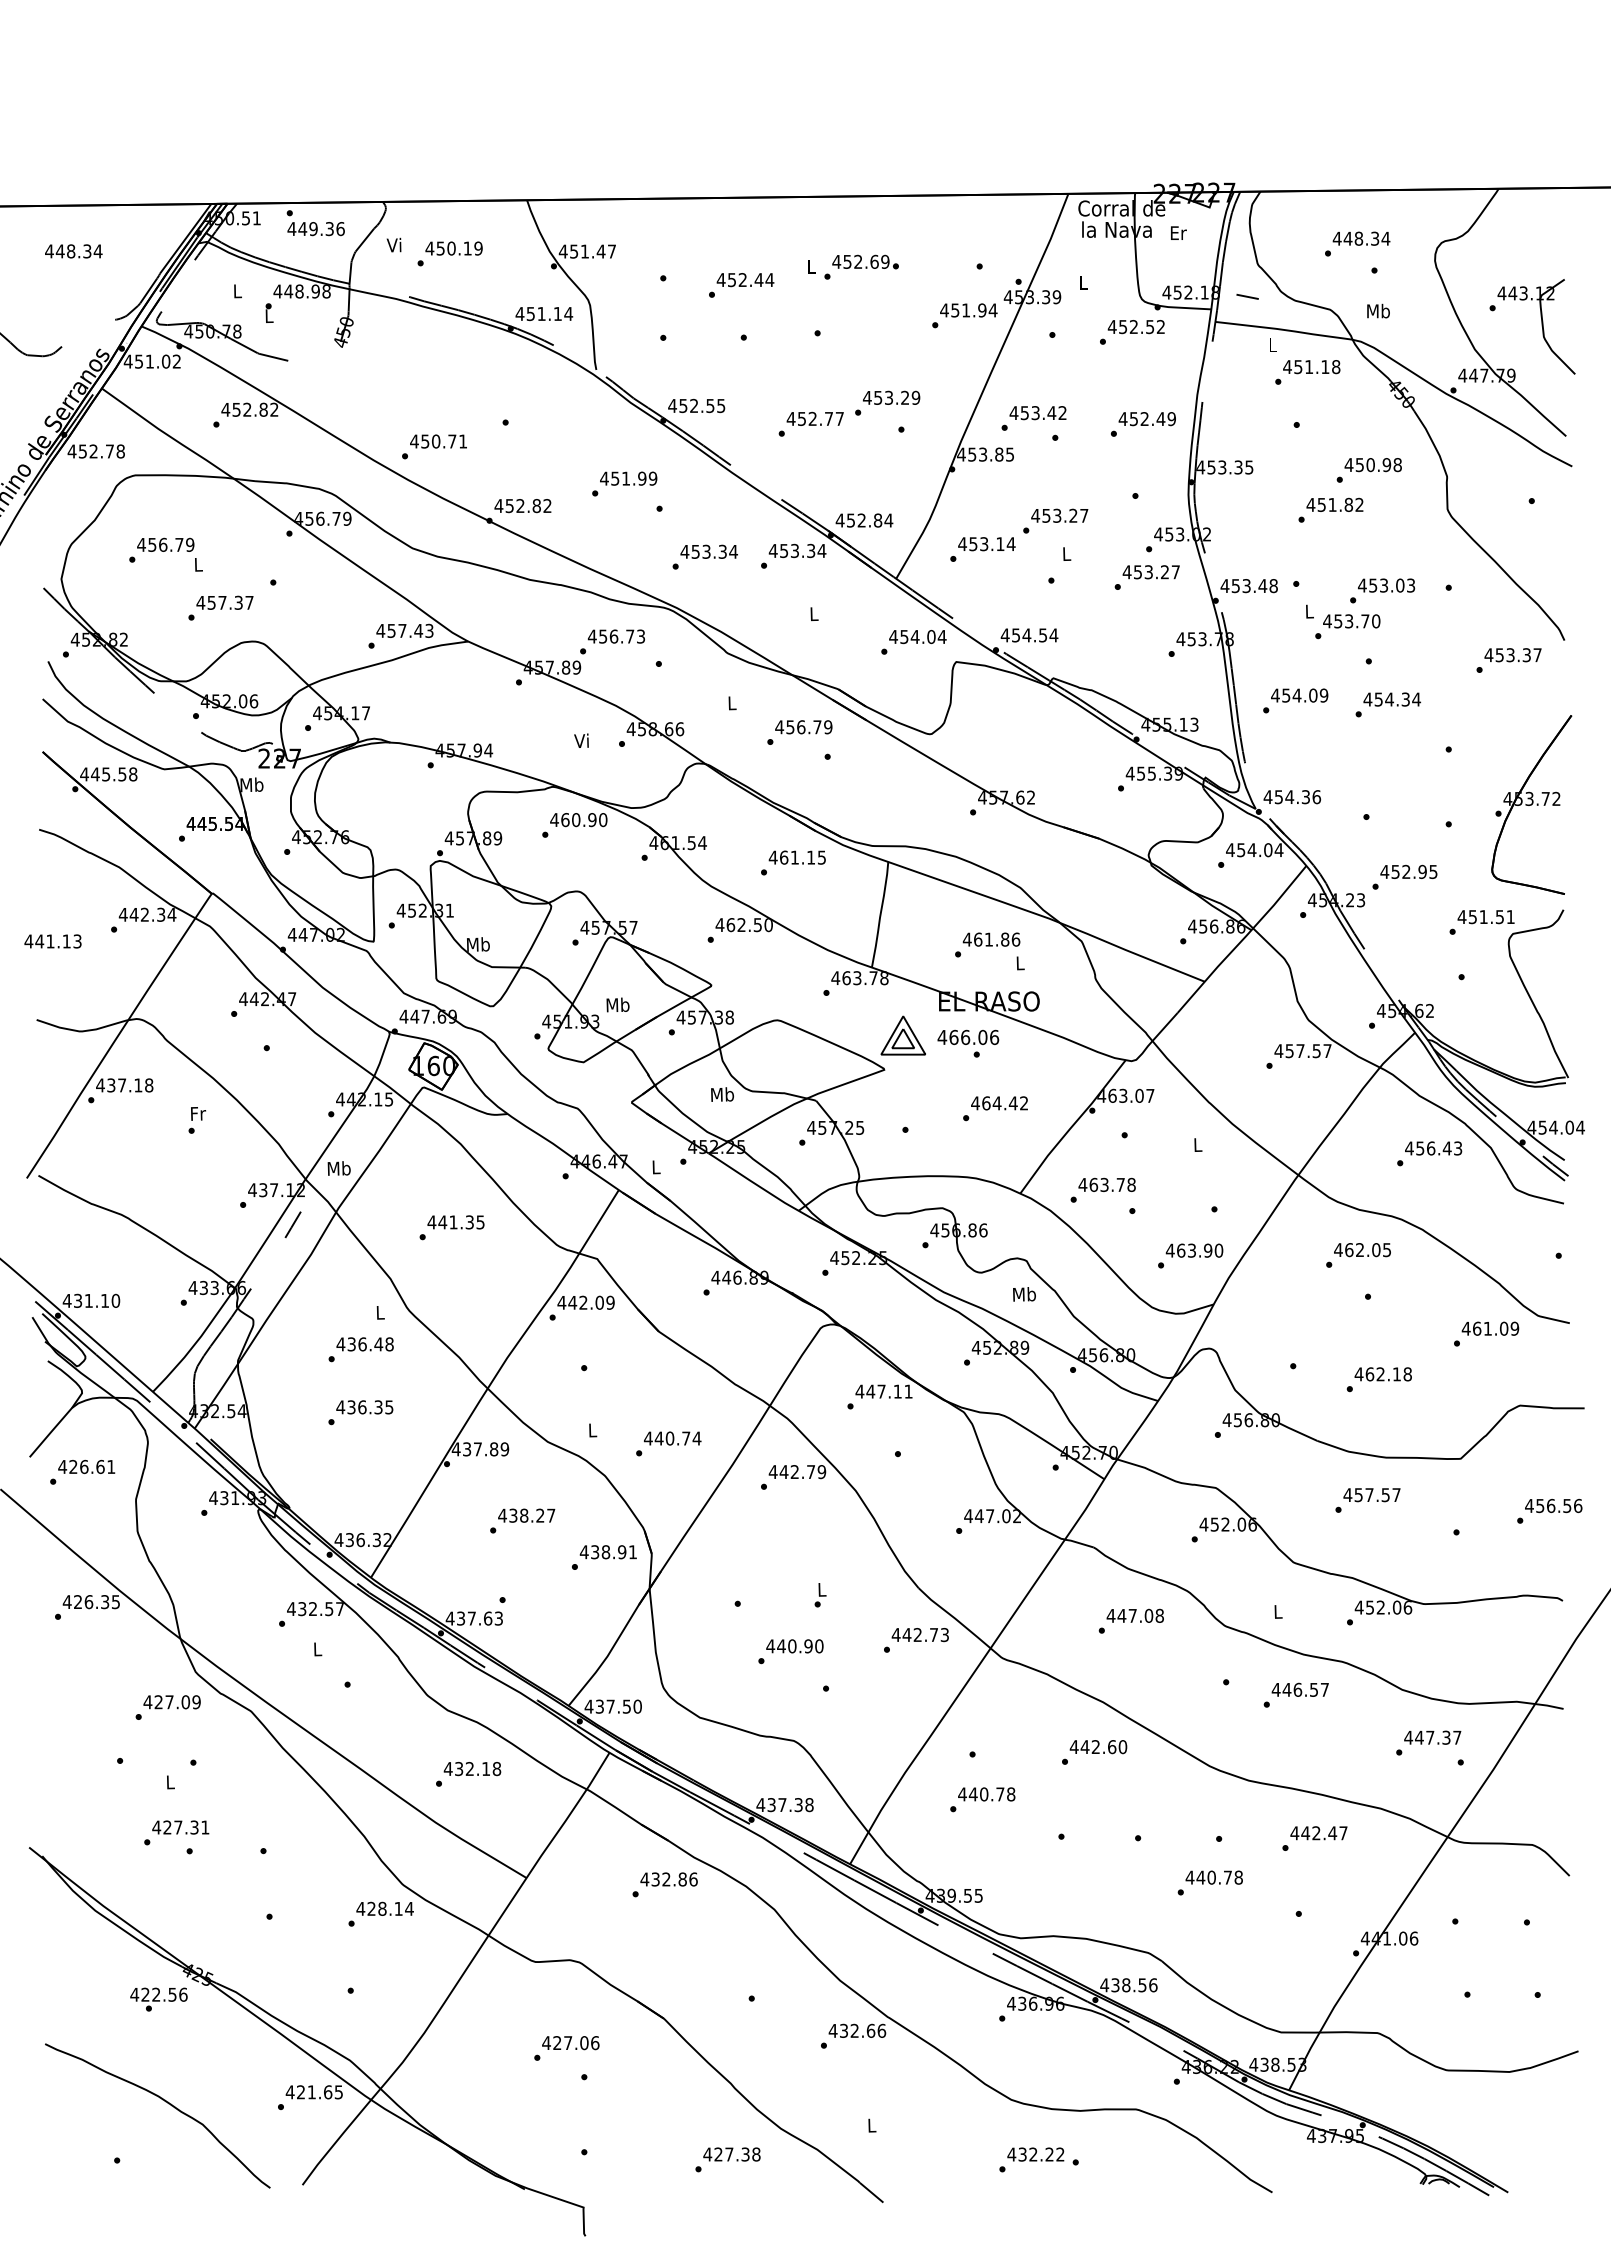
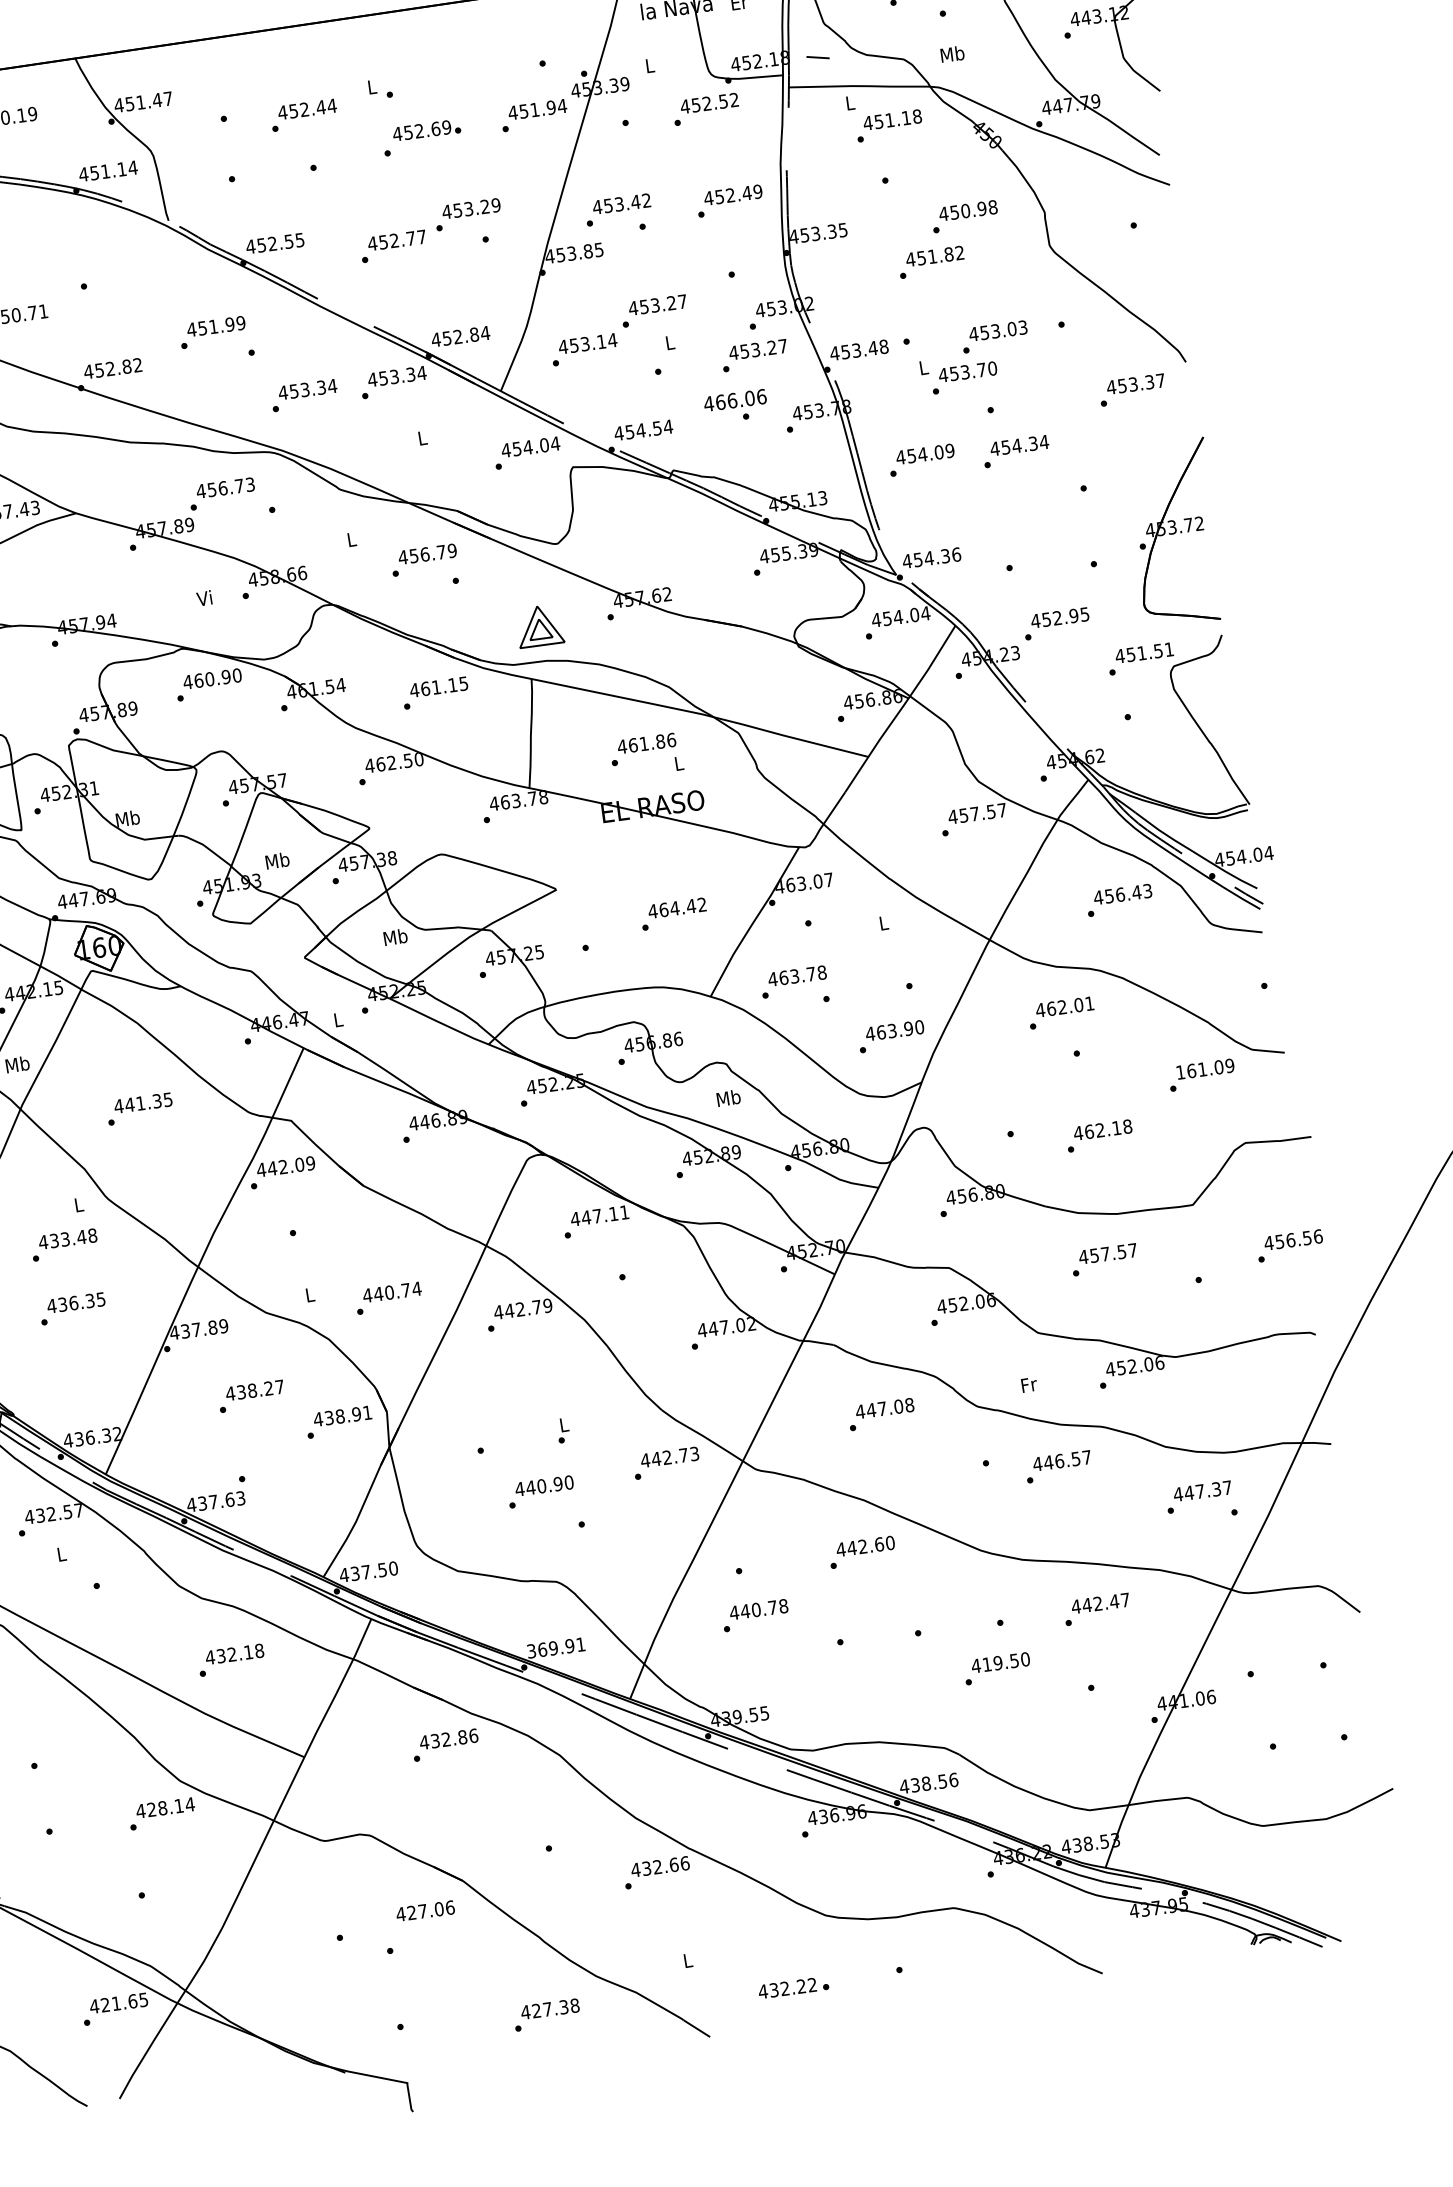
text: (865, 261) -> (426, 129), moved
part: (902, 1035) -> (539, 625), moved
text: (968, 1043) -> (736, 406), moved
text: (1386, 1250) -> (1089, 1004), 462.05 -> 462.01
text: (1465, 1328) -> (1179, 1072), 461.09 -> 161.09
text: (362, 1344) -> (65, 1239), 436.48 -> 433.48
text: (1278, 1611) -> (1029, 1384), L -> Fr
text: (784, 1805) -> (555, 1648), 437.38 -> 369.91
text: (1219, 1877) -> (1005, 1661), 440.78 -> 419.50
text: (570, 2043) -> (425, 1911), moved
text: (1035, 2154) -> (787, 1988), moved

